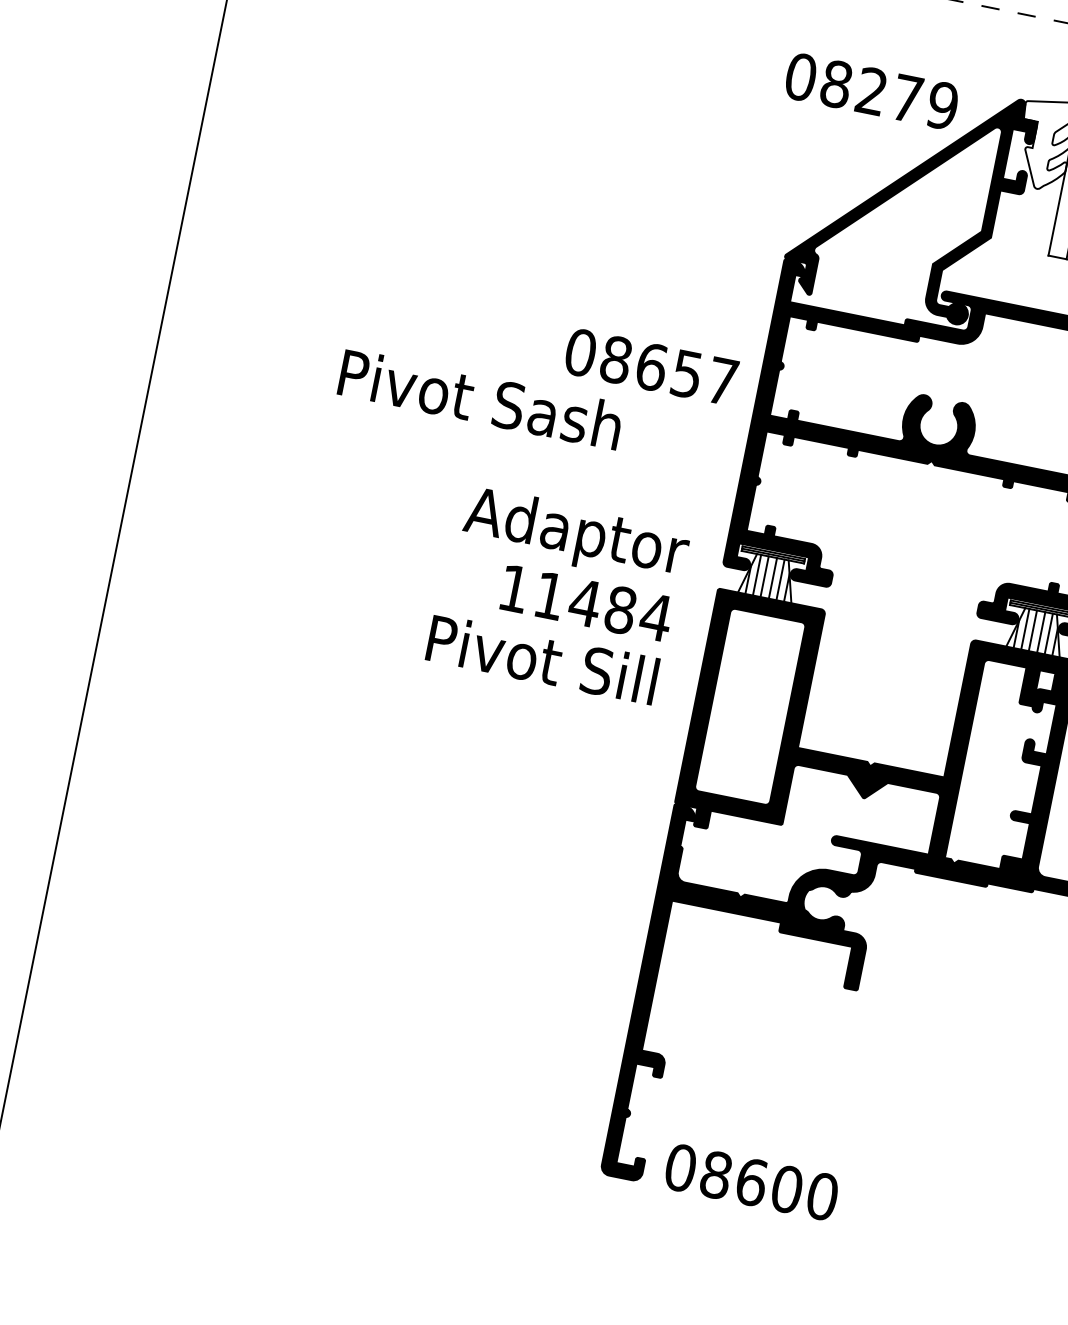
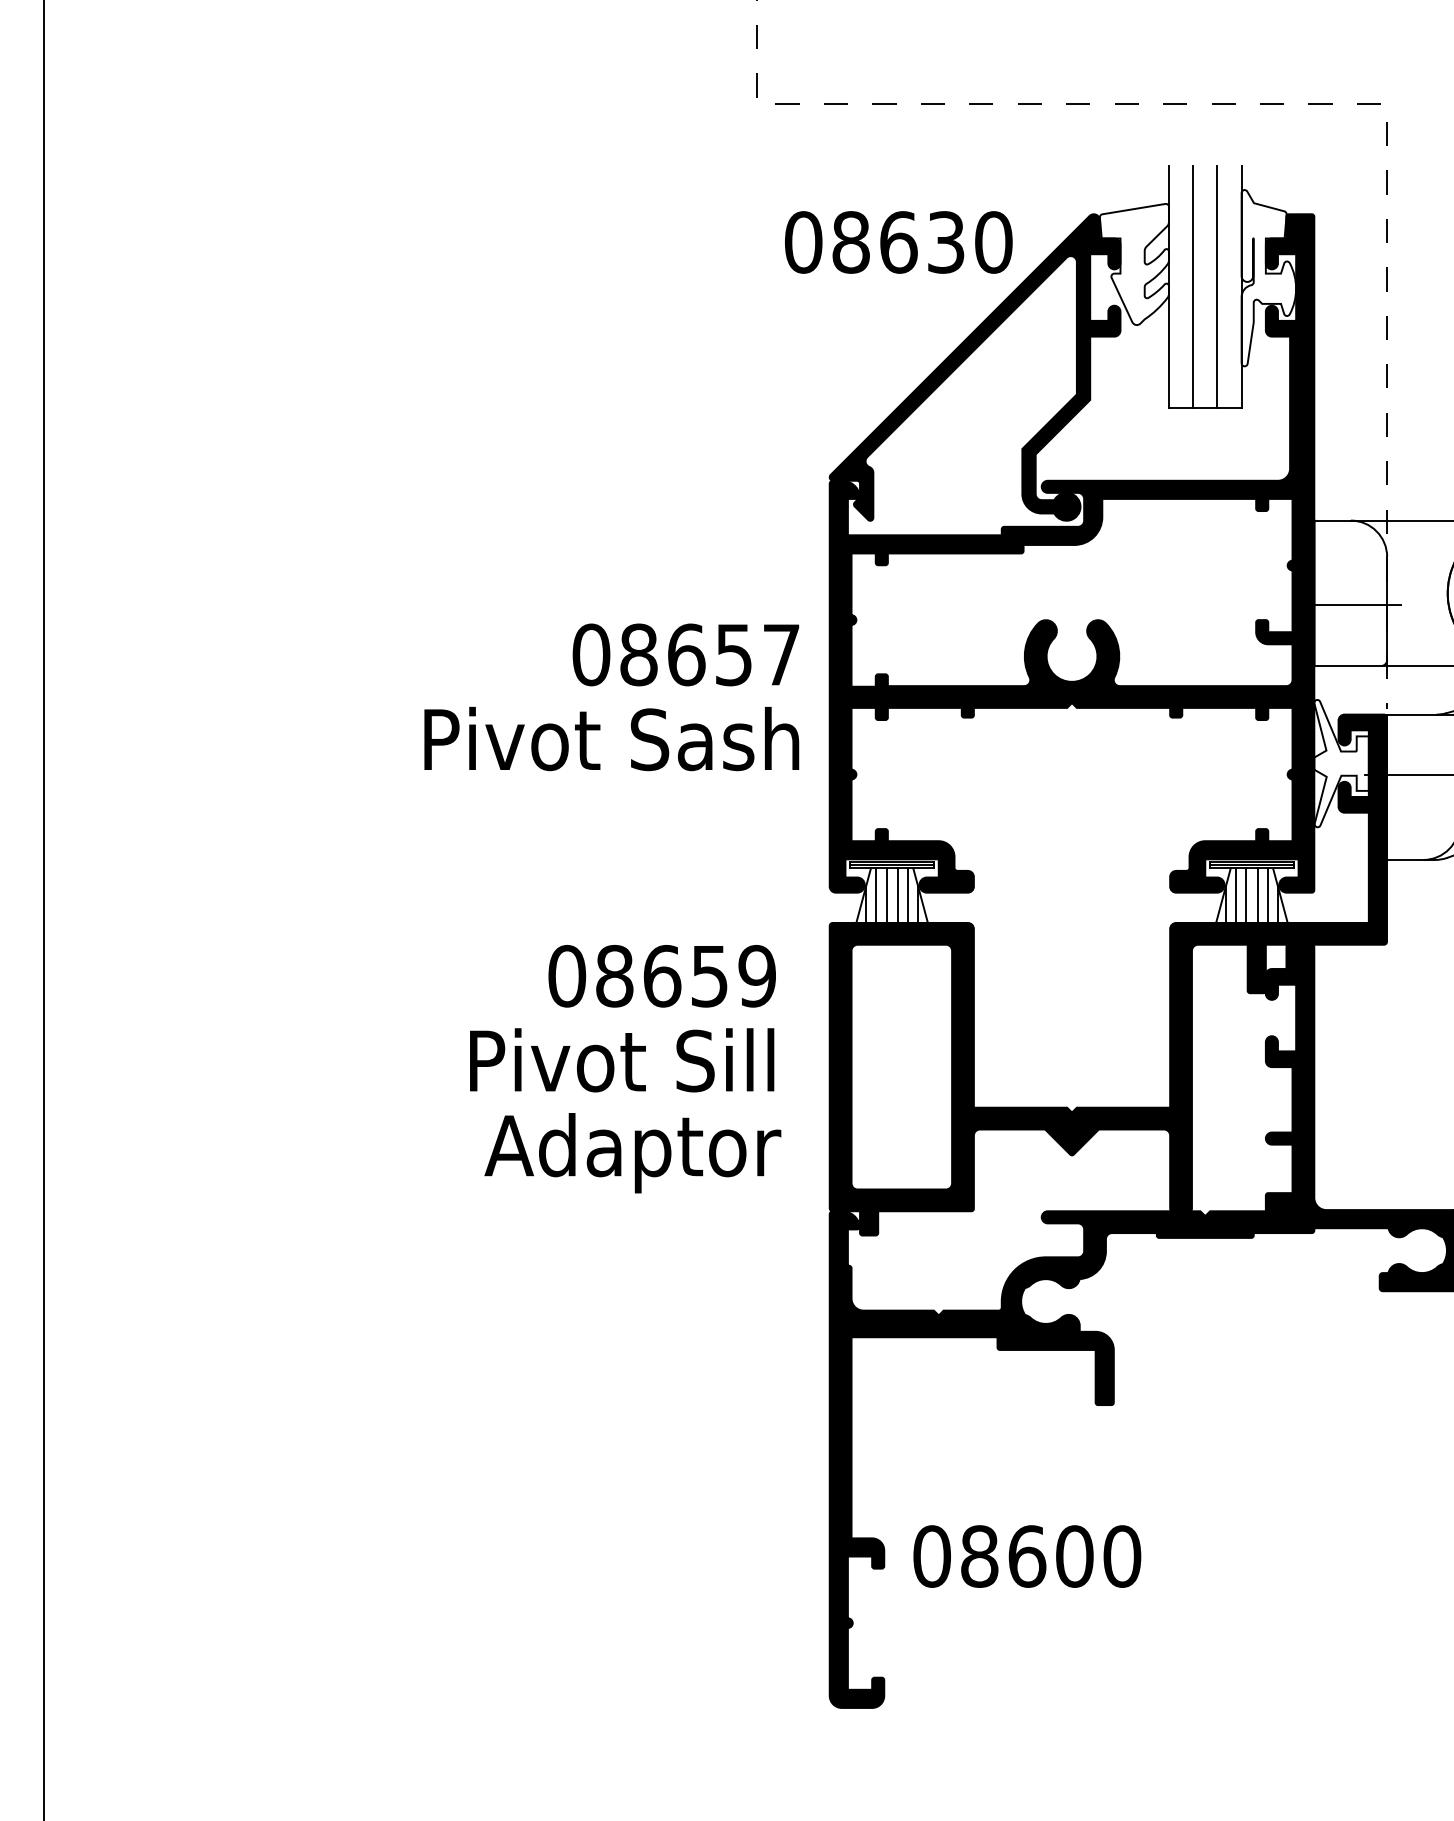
text: (907, 98) -> (946, 242), 08279 -> 08630
text: (480, 399) -> (611, 739), moved
text: (575, 536) -> (632, 1153), moved
text: (585, 602) -> (662, 975), 11484 -> 08659
text: (751, 1182) -> (1027, 1556), moved

